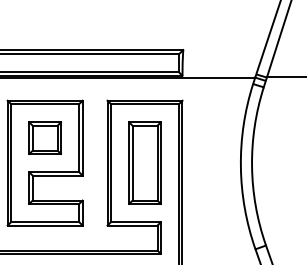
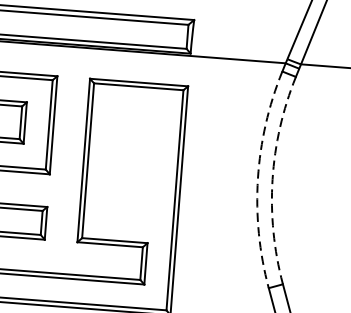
part: (144, 162) -> (132, 163), removed
arc: (240, 166) -> (257, 178), solid -> dashed
arc: (252, 166) -> (273, 179), solid -> dashed

